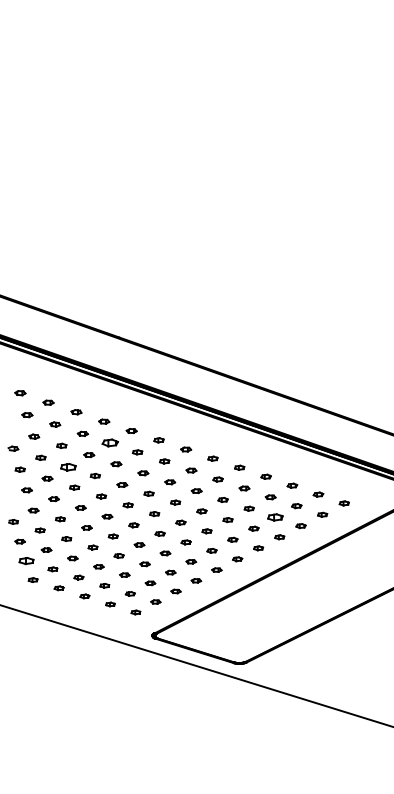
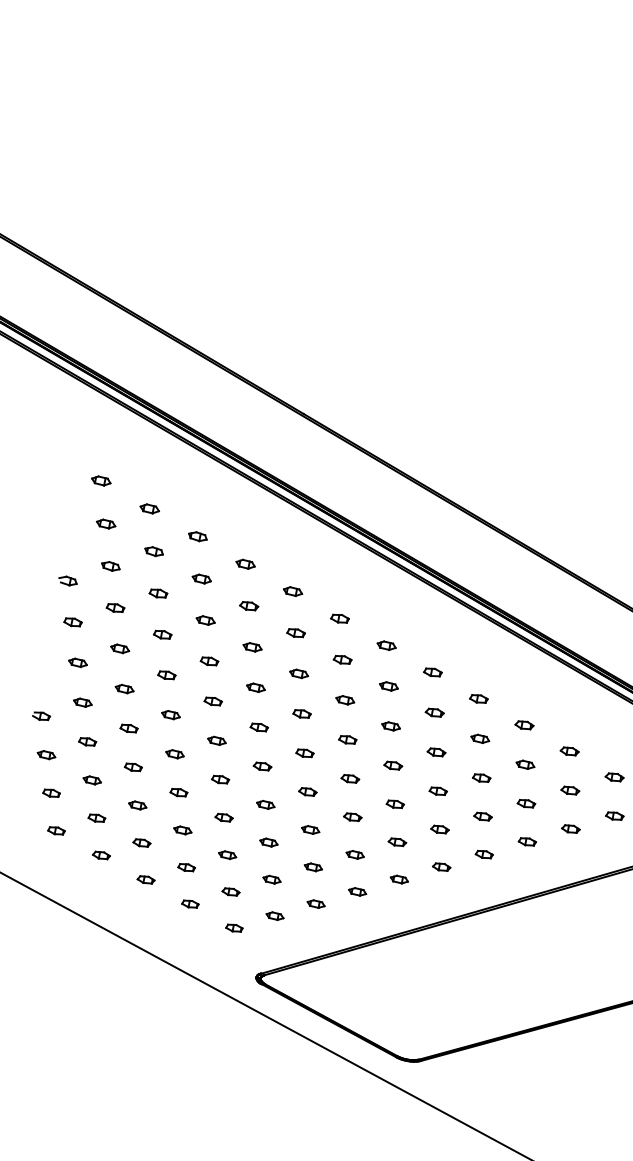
part: (110, 443) -> (249, 606), size x0.62
part: (67, 466) -> (161, 633), size x0.62
part: (274, 517) -> (525, 803), size x0.62
part: (26, 560) -> (51, 792), size x0.62

